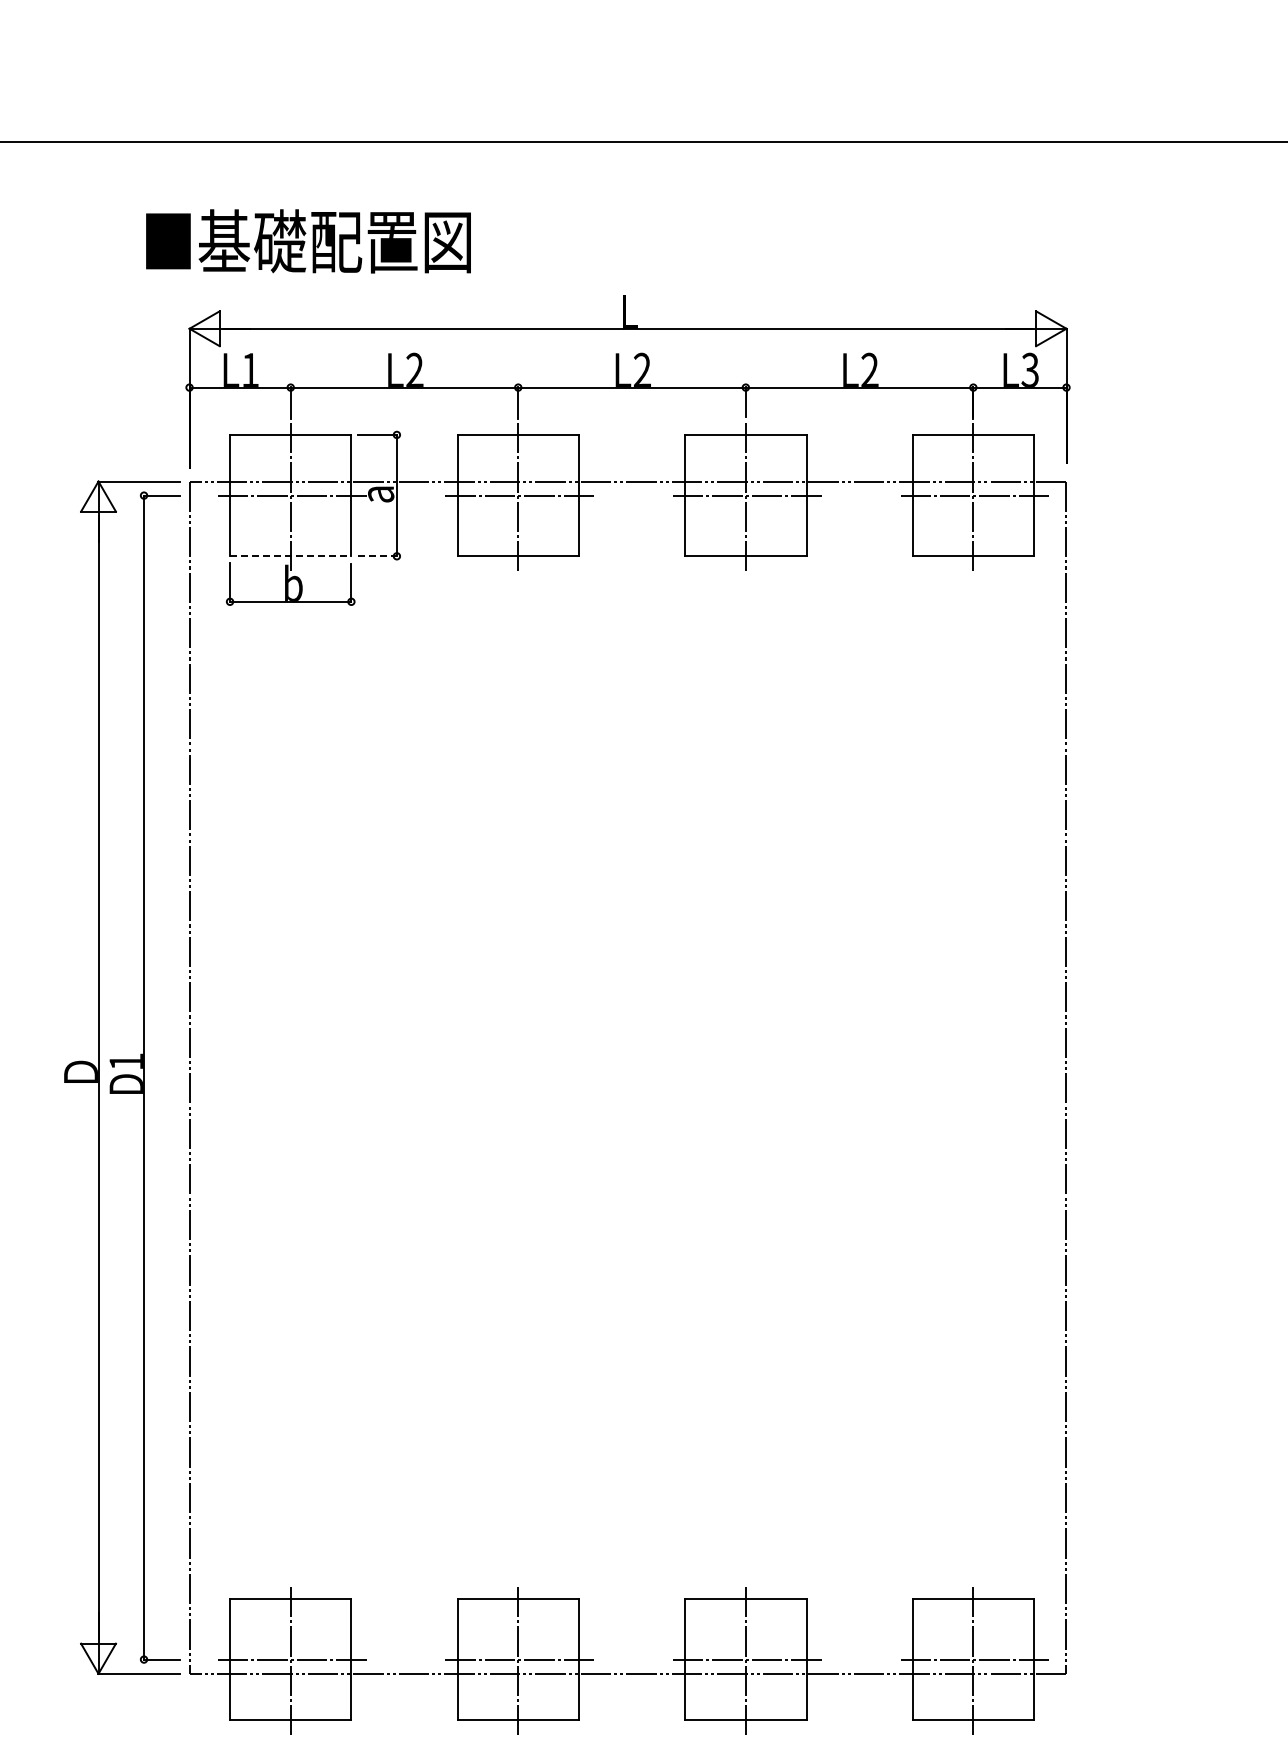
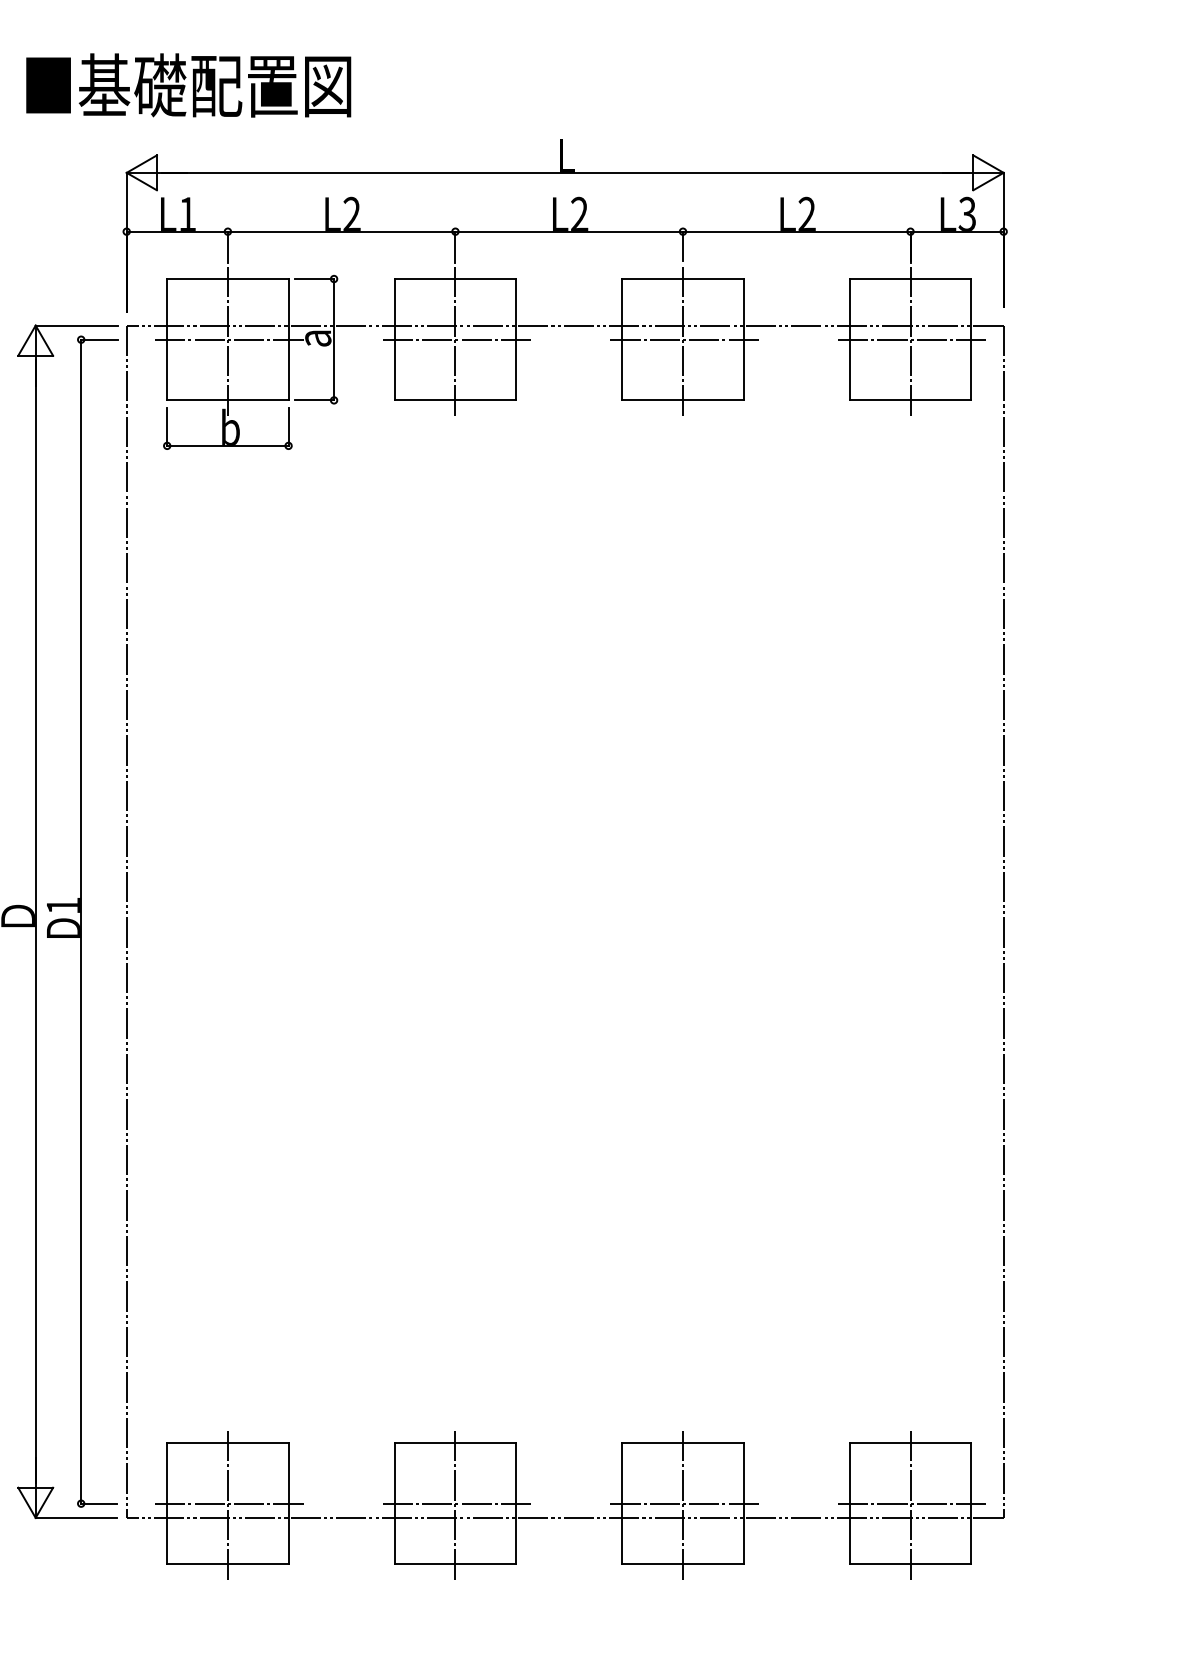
text: (308, 241) -> (188, 85), moved
line: (290, 556) -> (227, 400), dashed -> solid
line: (377, 556) -> (314, 400), dashed -> solid

